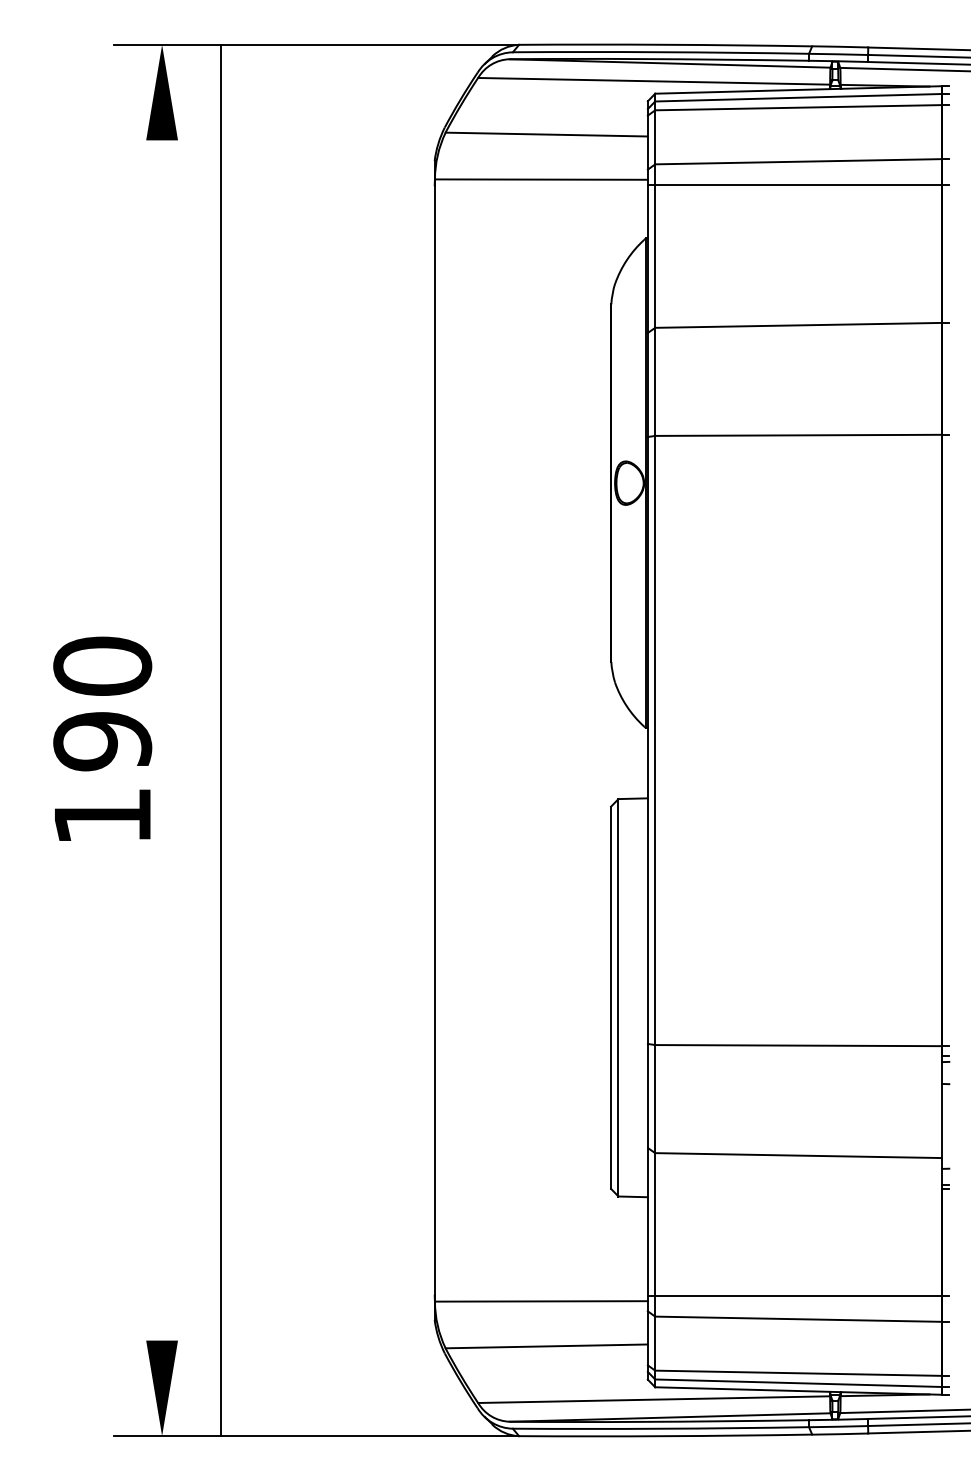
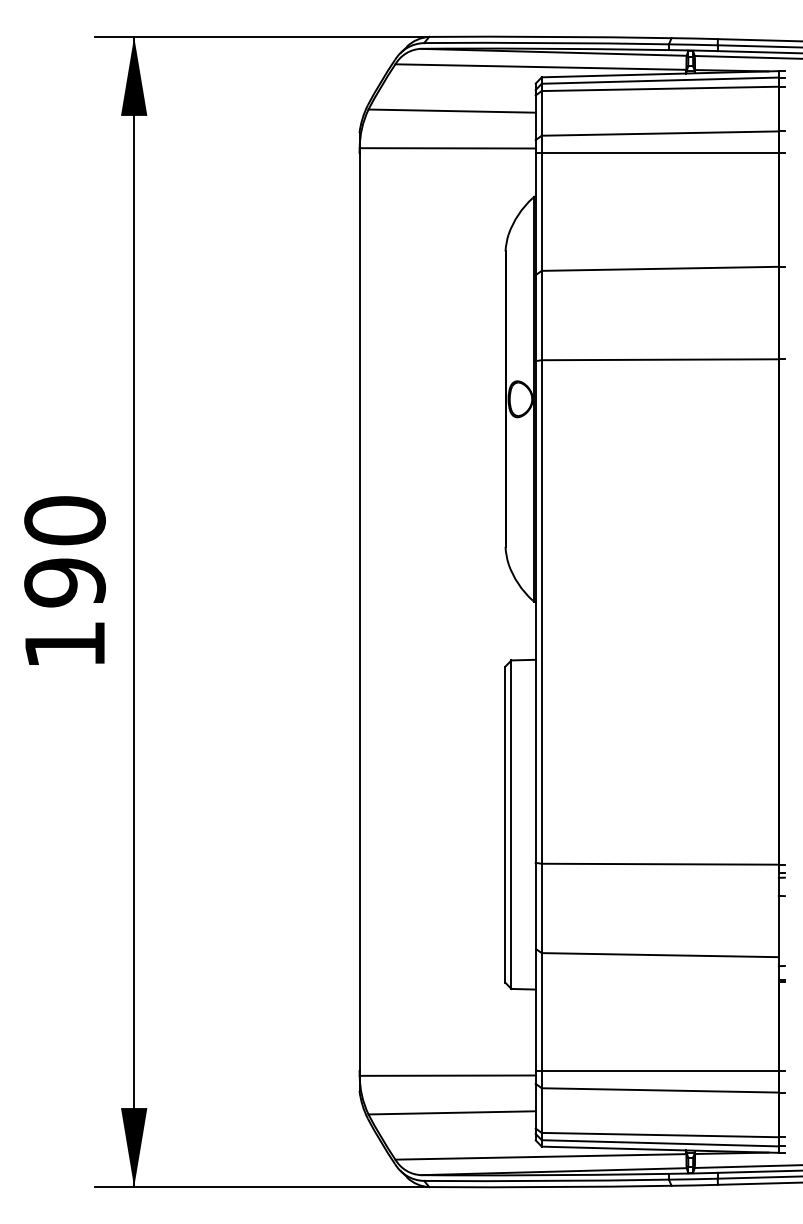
text: (102, 738) -> (64, 580), moved
line: (221, 739) -> (134, 611), moved

